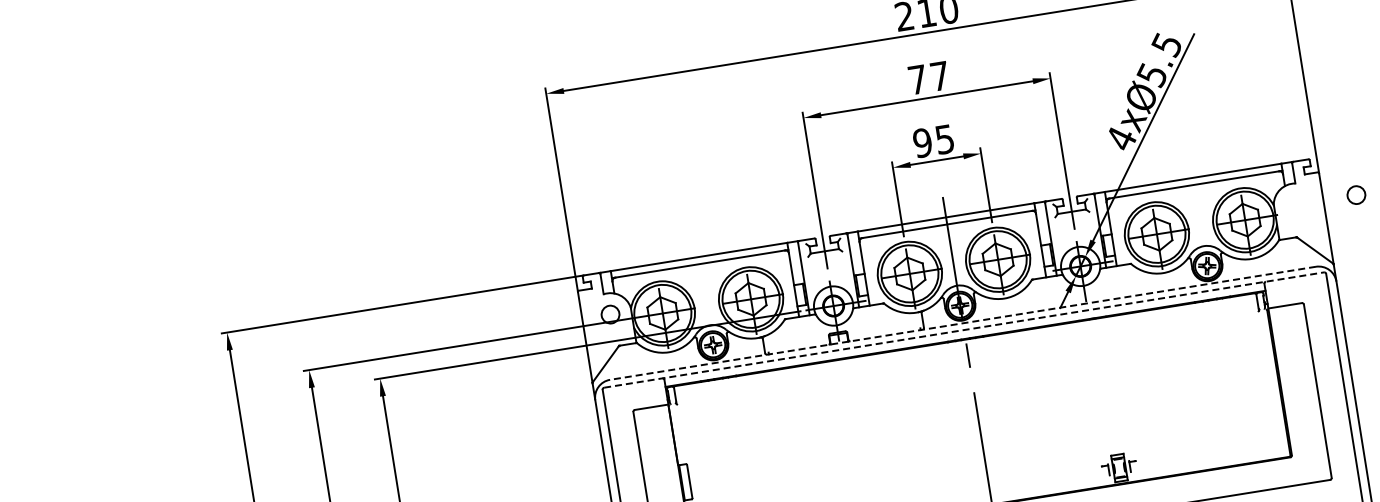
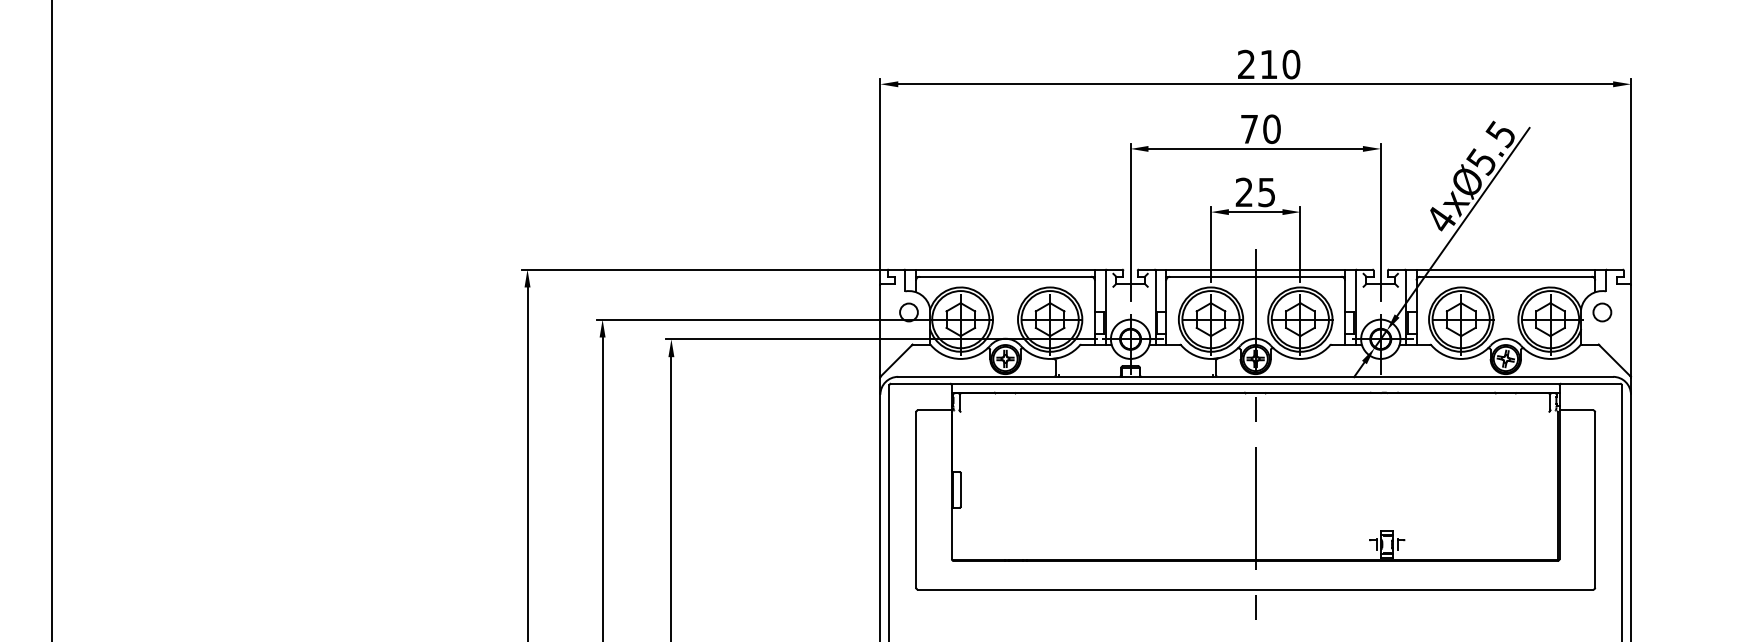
text: (939, 75) -> (1271, 128), 77 -> 70
text: (922, 143) -> (1244, 192), 95 -> 25
circle: (1356, 195) -> (1602, 312), moved
line: (962, 322) -> (1255, 376), dashed -> solid
line: (963, 329) -> (1255, 383), dashed -> solid

